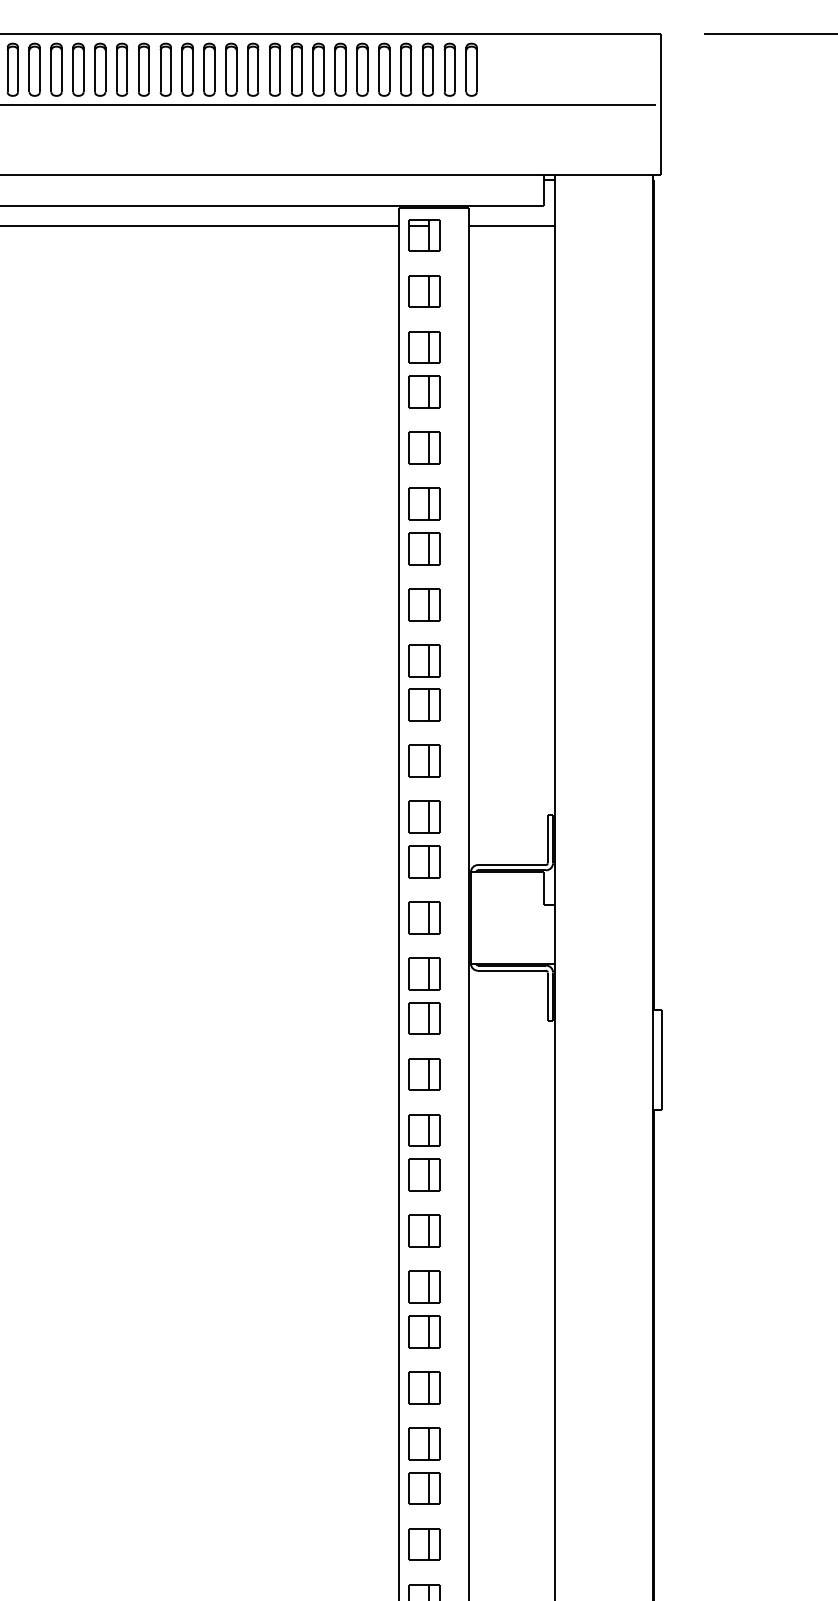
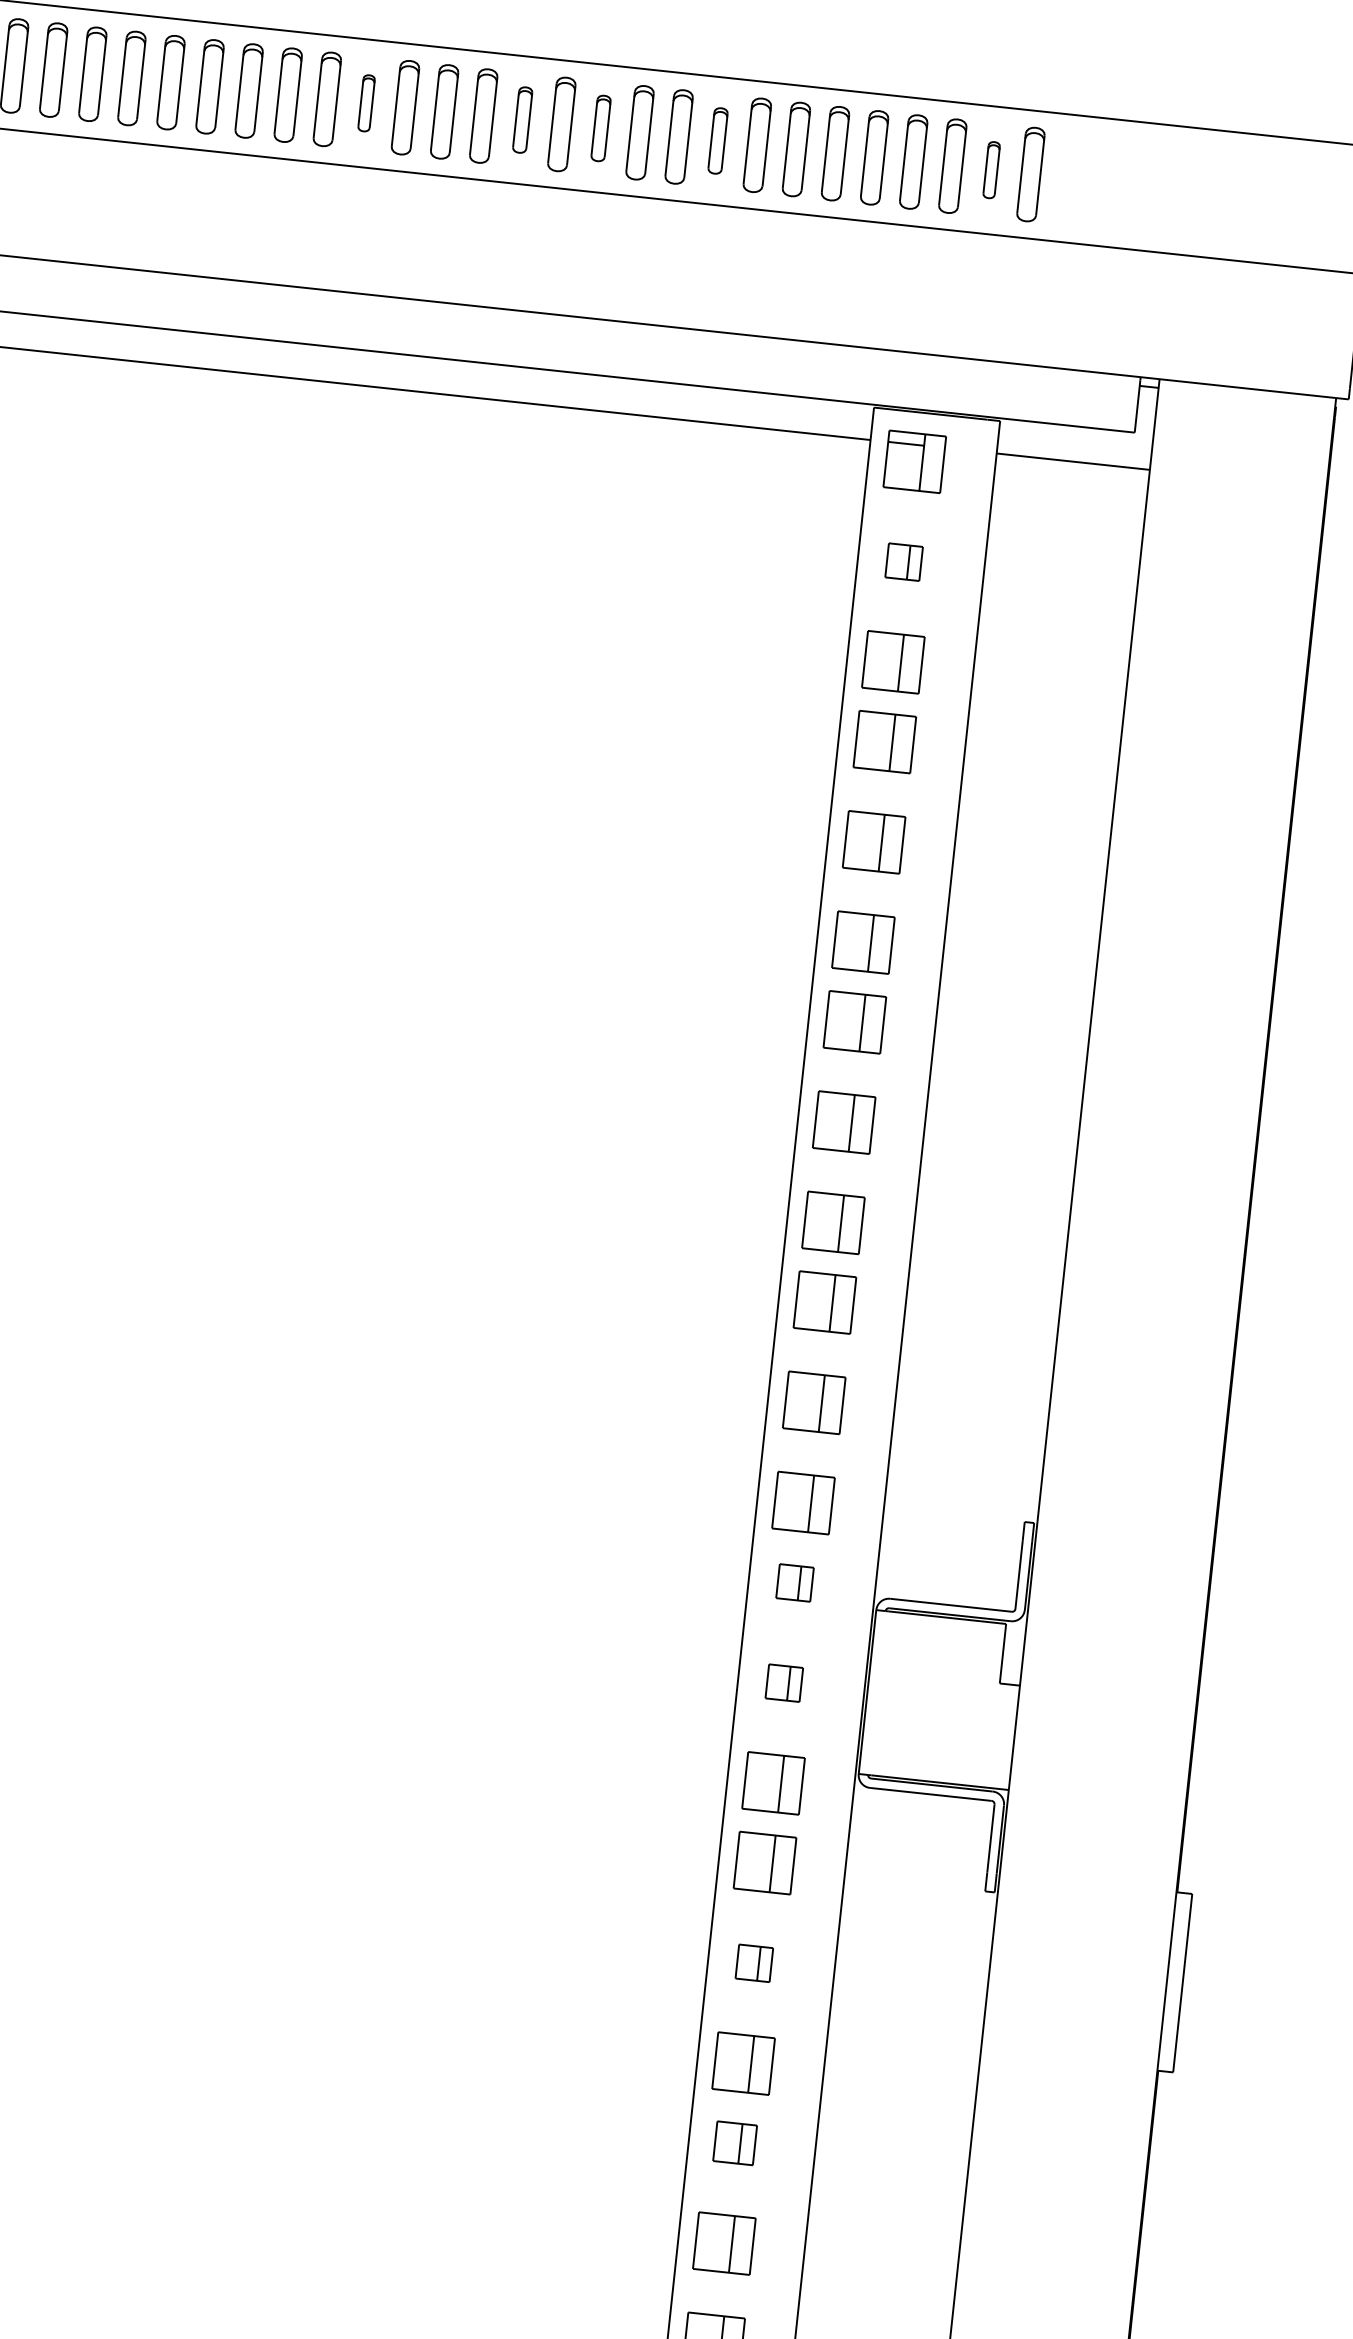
part: (100, 69) -> (366, 103), size x0.6
part: (187, 69) -> (522, 119), size x0.7
part: (231, 69) -> (601, 128), size x0.7
part: (296, 69) -> (717, 140), size x0.7
part: (449, 69) -> (991, 169), size x0.6
part: (424, 291) -> (904, 562), size x0.6
part: (424, 861) -> (795, 1582), size x0.6
part: (424, 917) -> (784, 1682), size x0.6
part: (424, 1074) -> (754, 1963), size x0.6
part: (424, 1174) -> (735, 2142), size x0.7

